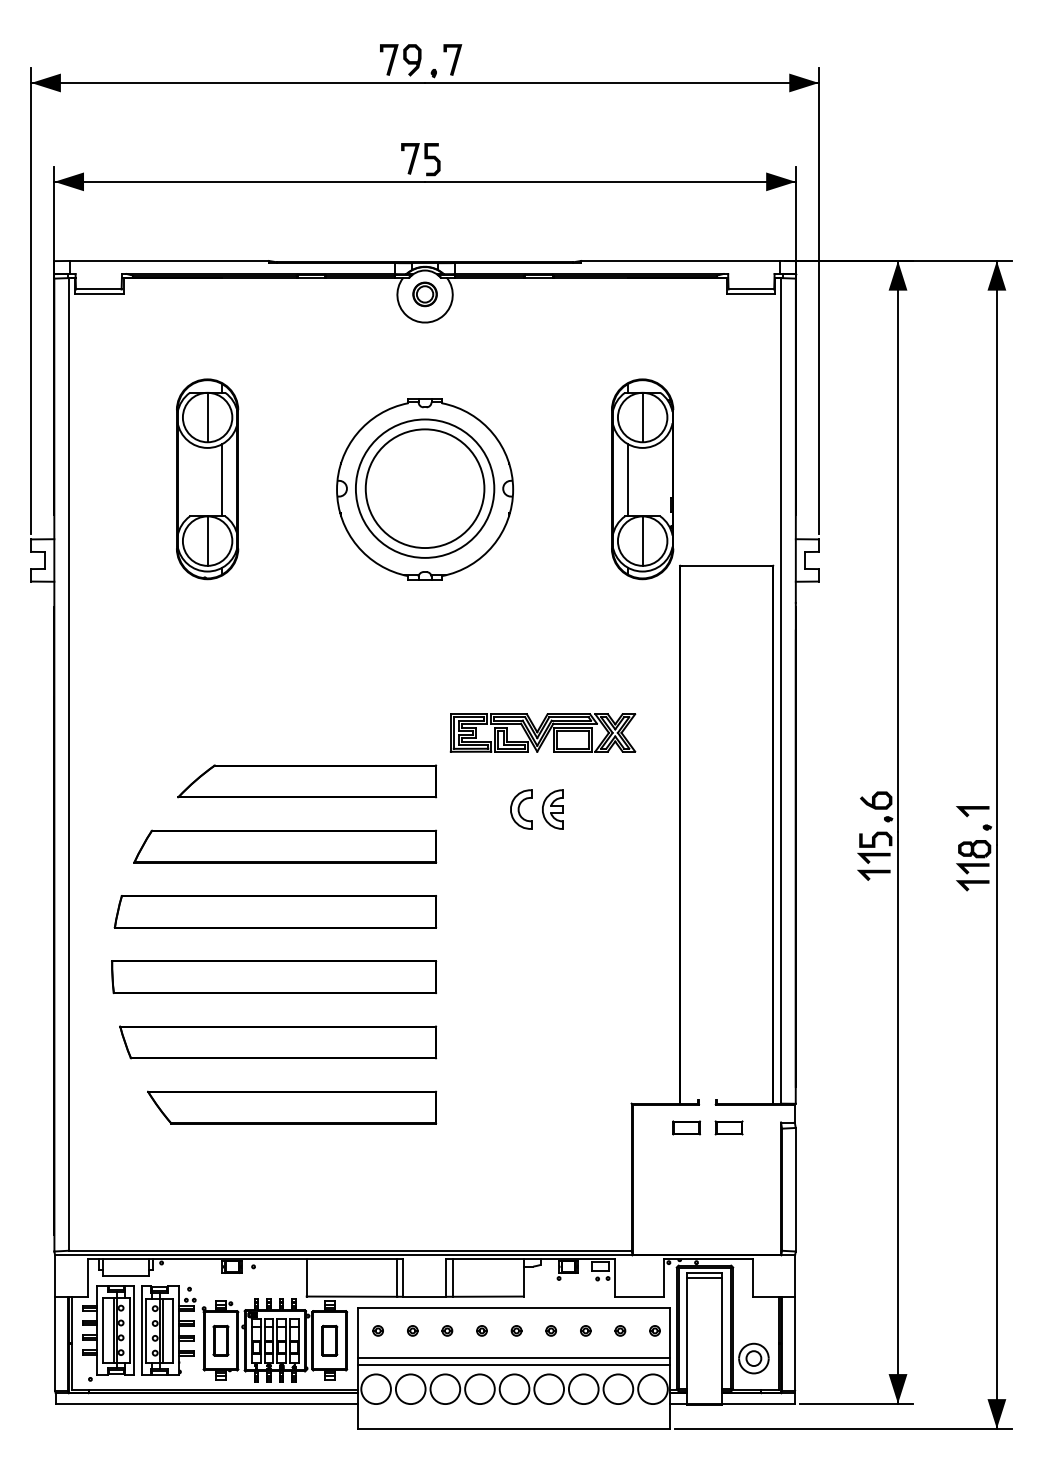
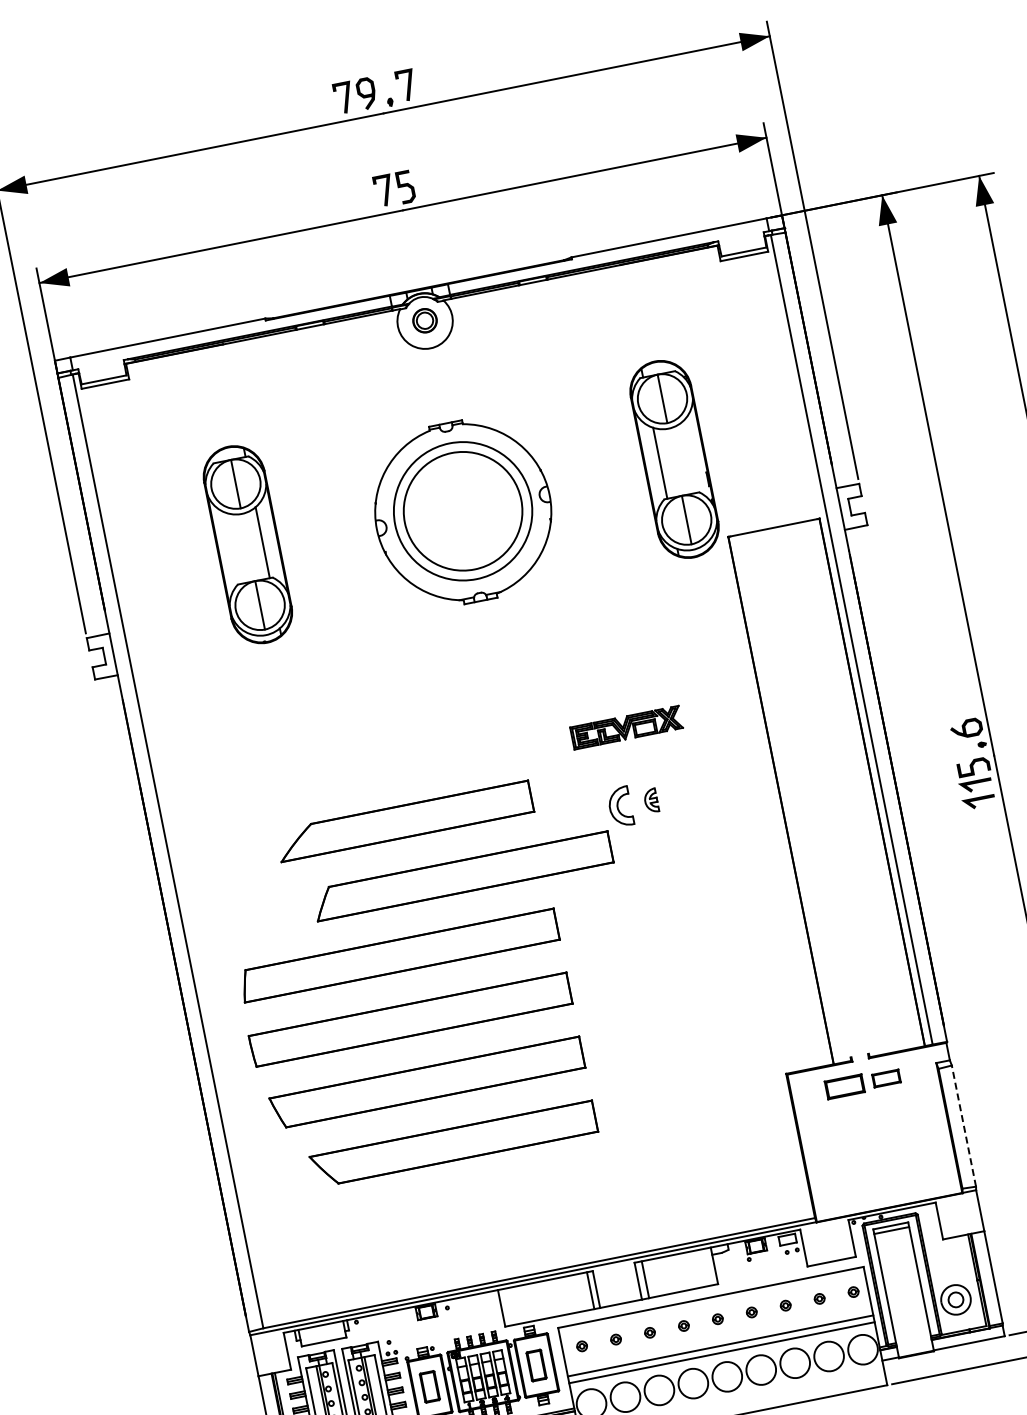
part: (542, 732) -> (626, 727), size x0.6
part: (552, 809) -> (650, 800), size x0.6
part: (285, 846) -> (463, 876), moved
part: (686, 1127) -> (844, 1086), size x1.4
line: (795, 1189) -> (963, 1125), solid -> dashed

